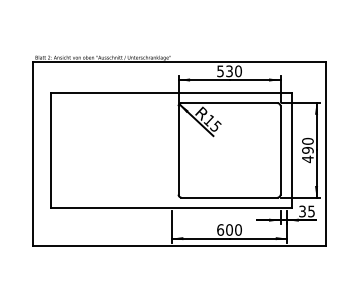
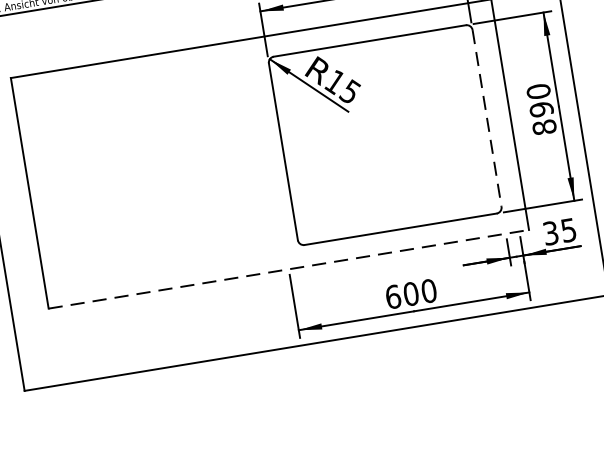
line: (280, 150) -> (486, 118), solid -> dashed
text: (307, 159) -> (543, 127), 490 -> 890
line: (172, 208) -> (290, 269), solid -> dashed

